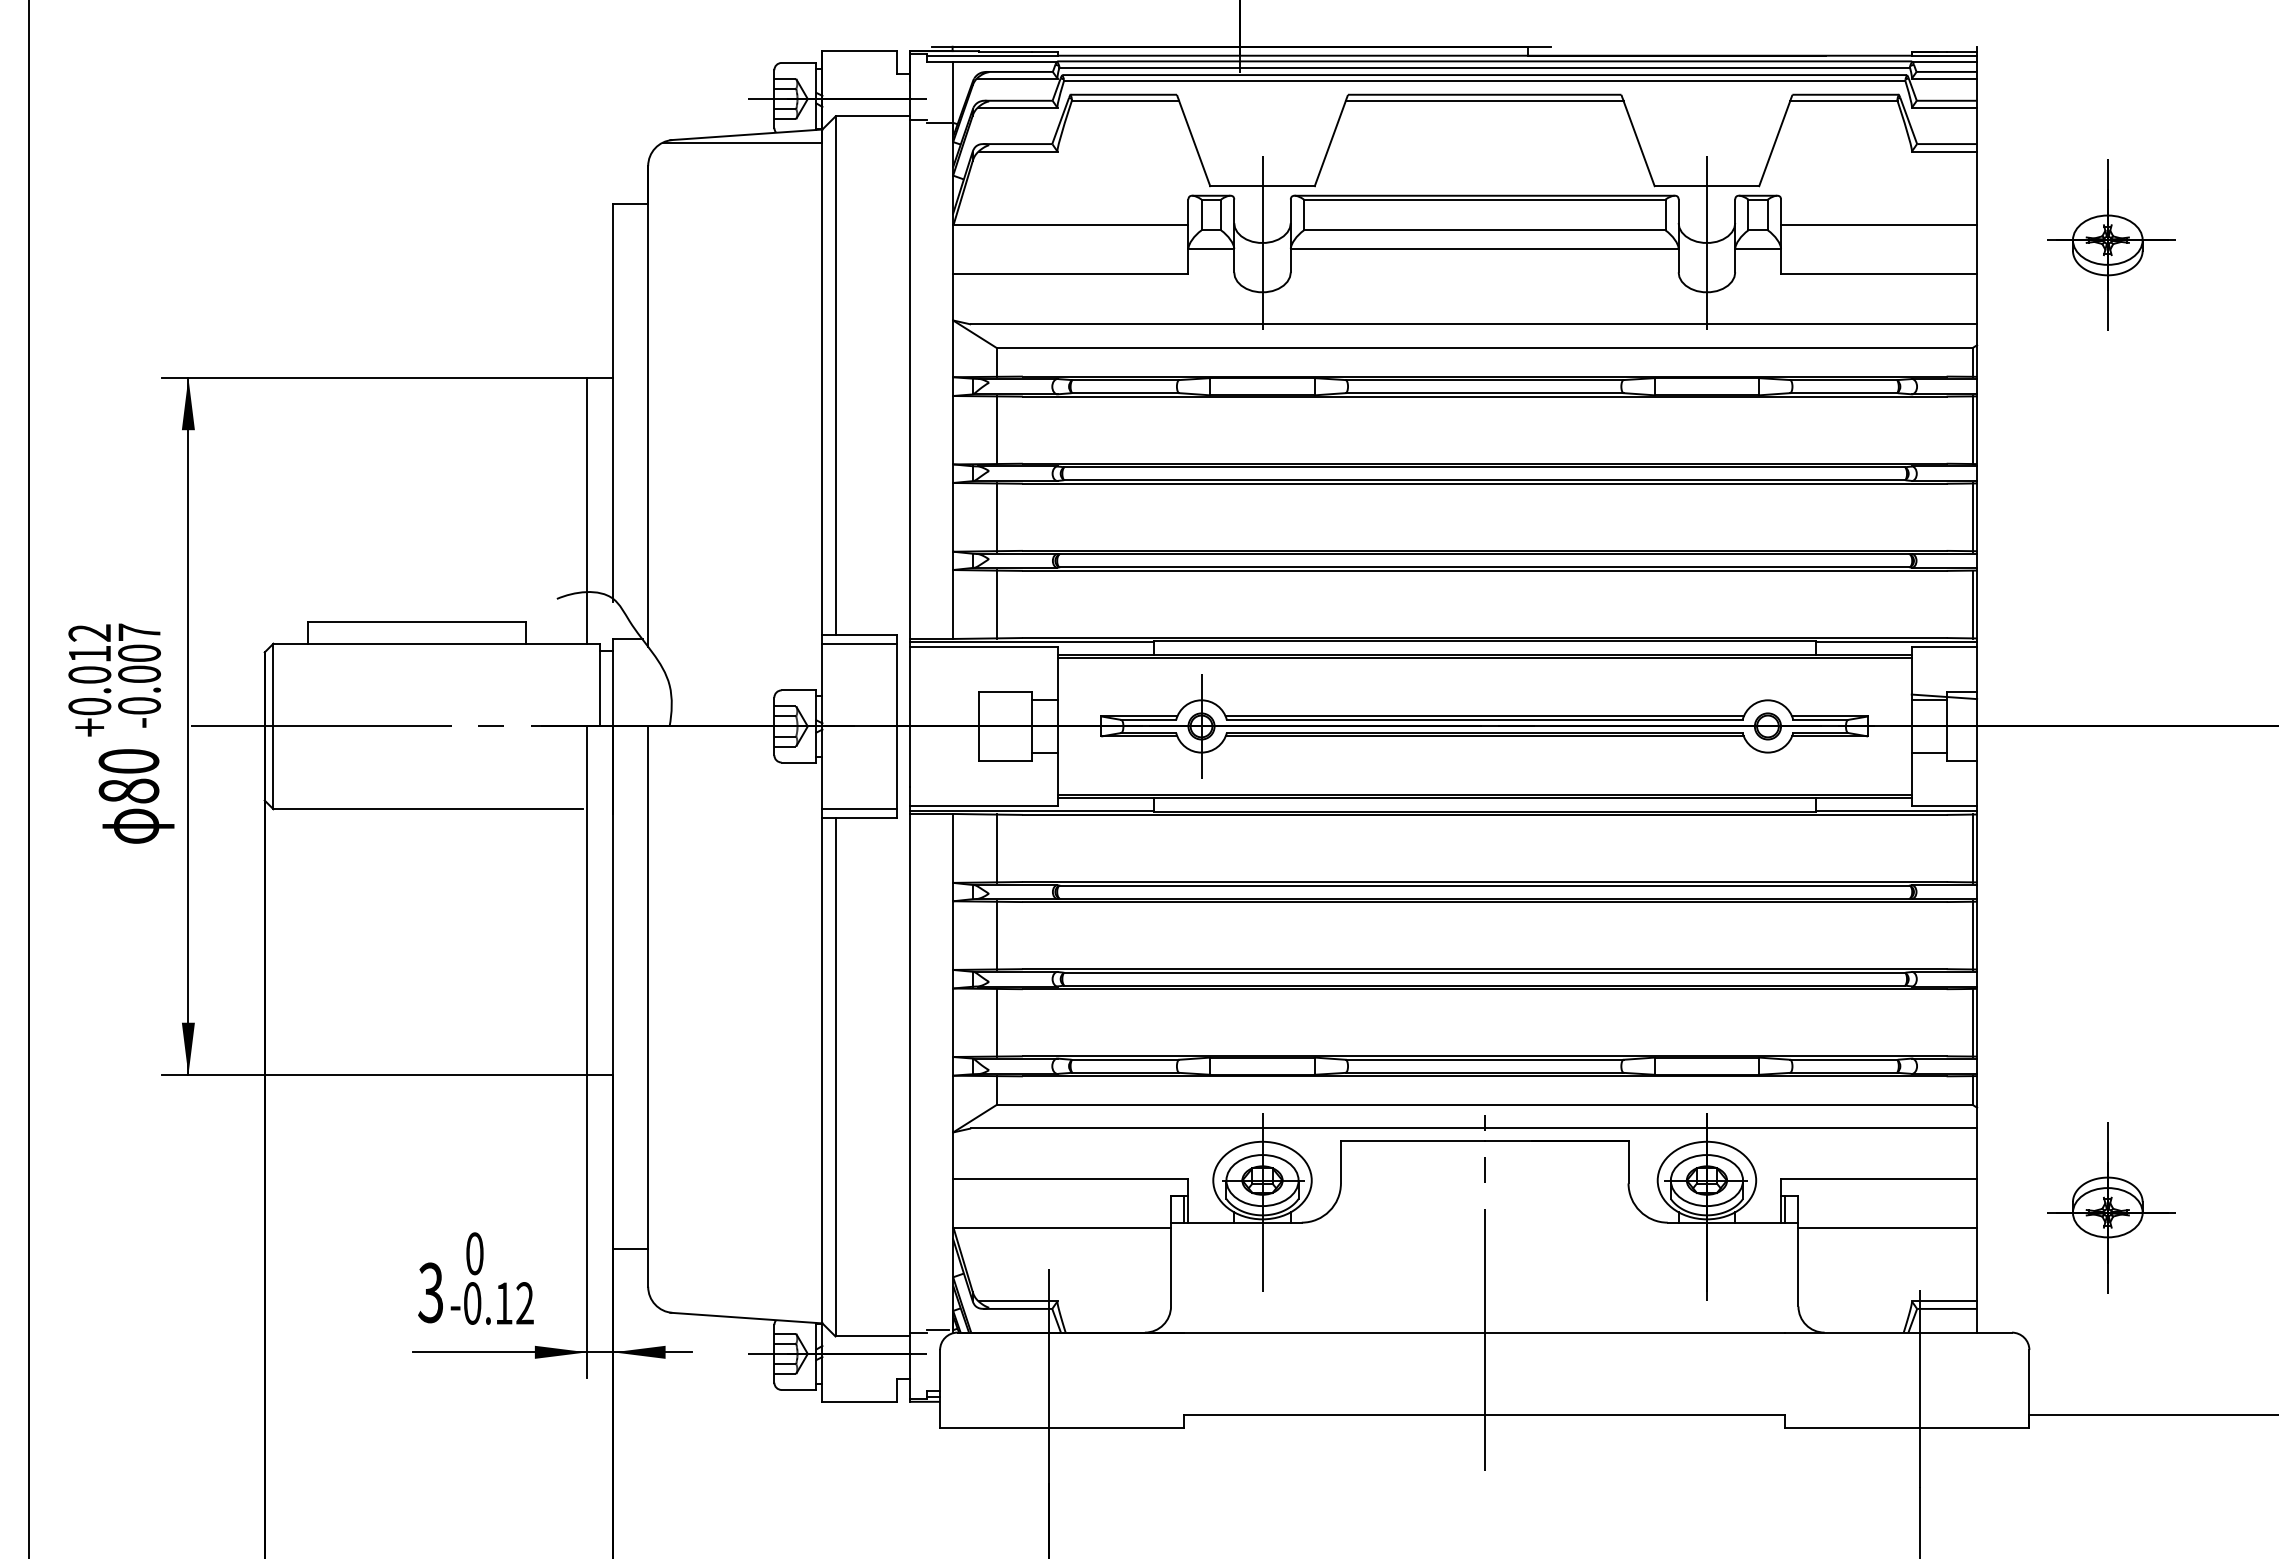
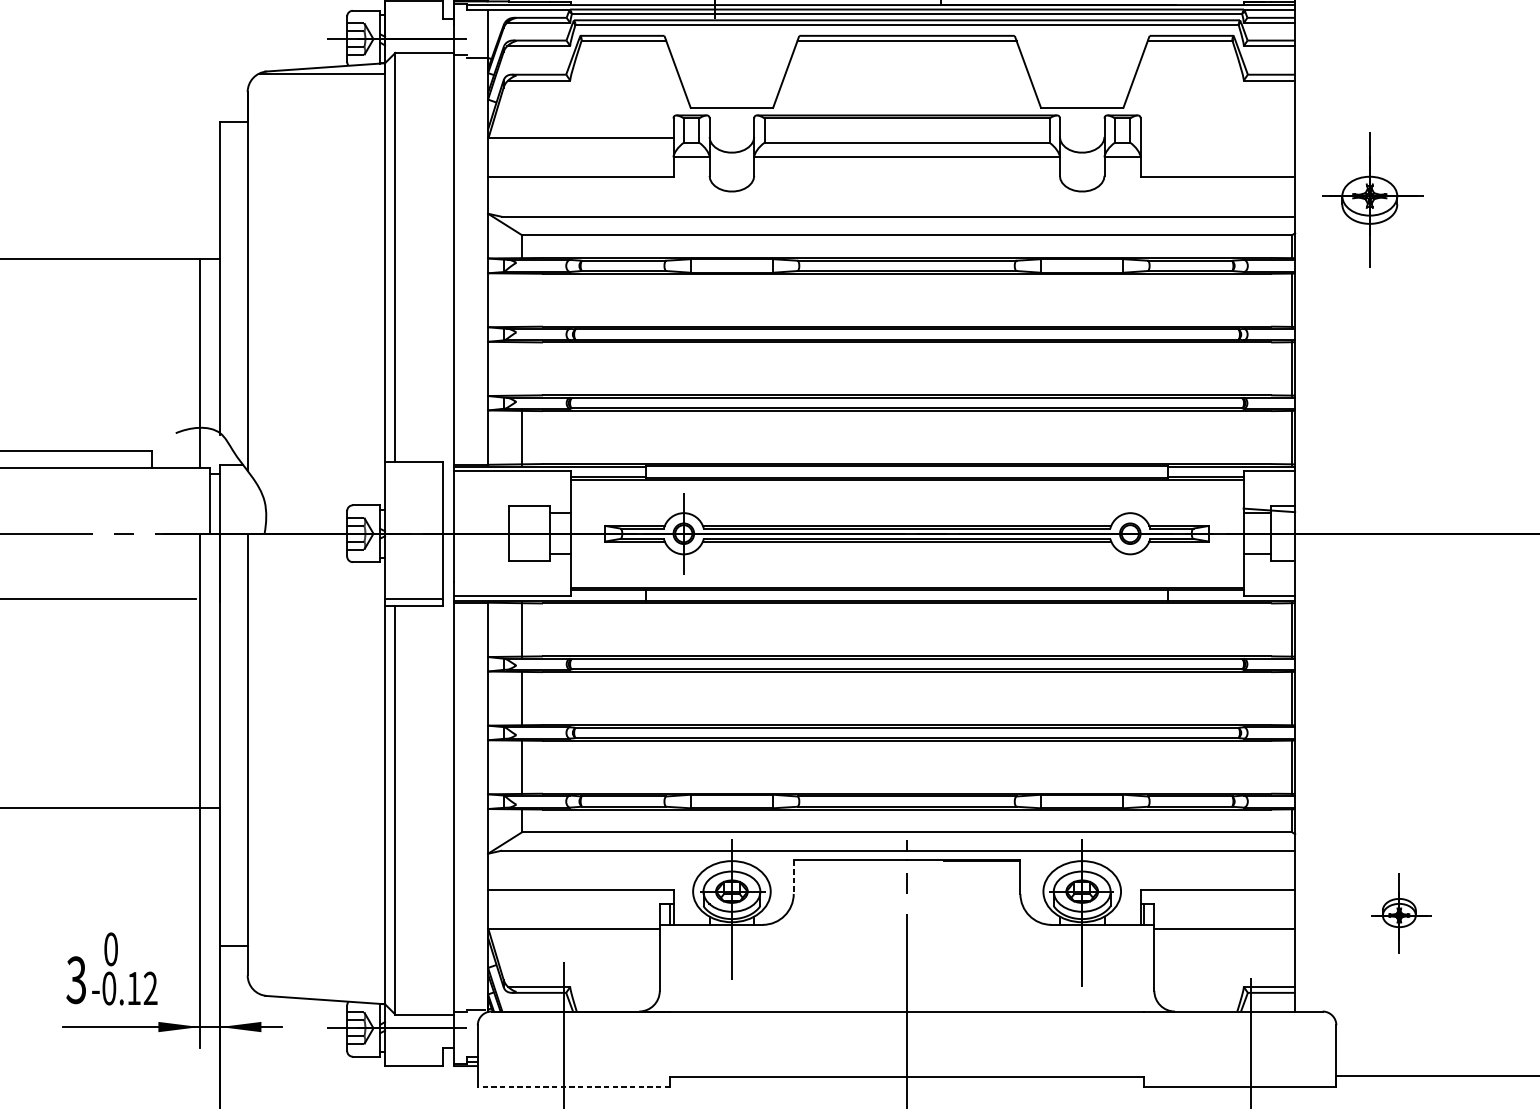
line: (1879, 224) -> (1218, 138), removed
line: (1262, 243) -> (731, 153), removed
line: (1706, 243) -> (1081, 153), removed
part: (2111, 244) -> (1372, 199), moved
line: (996, 430) -> (522, 300), removed
line: (996, 516) -> (522, 368), removed
line: (859, 643) -> (414, 468), removed
line: (1340, 1162) -> (793, 877), solid -> dashed
part: (2111, 1207) -> (1401, 912), size x0.6
line: (1061, 1428) -> (573, 1087), solid -> dashed

